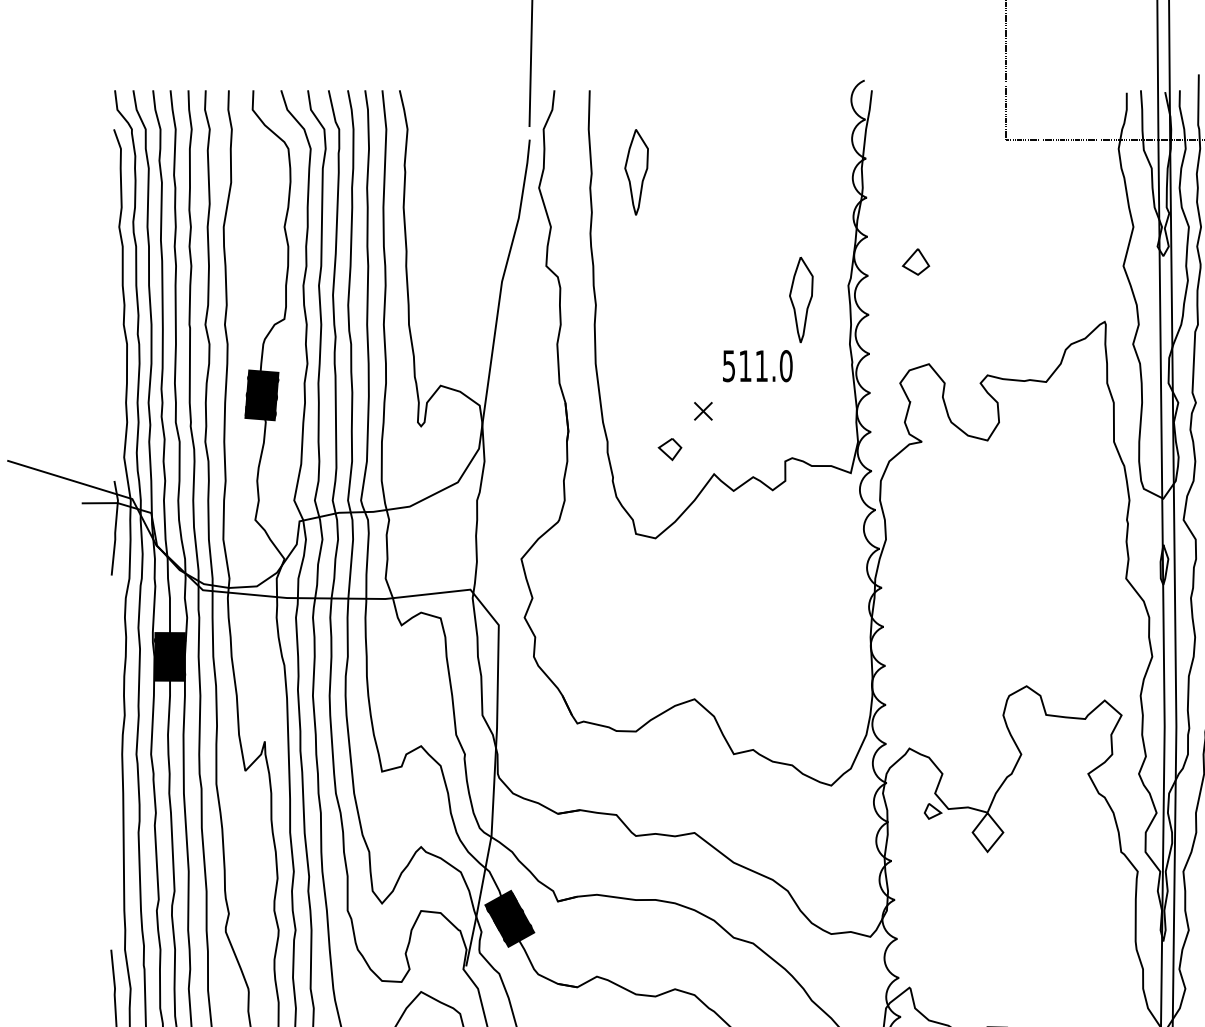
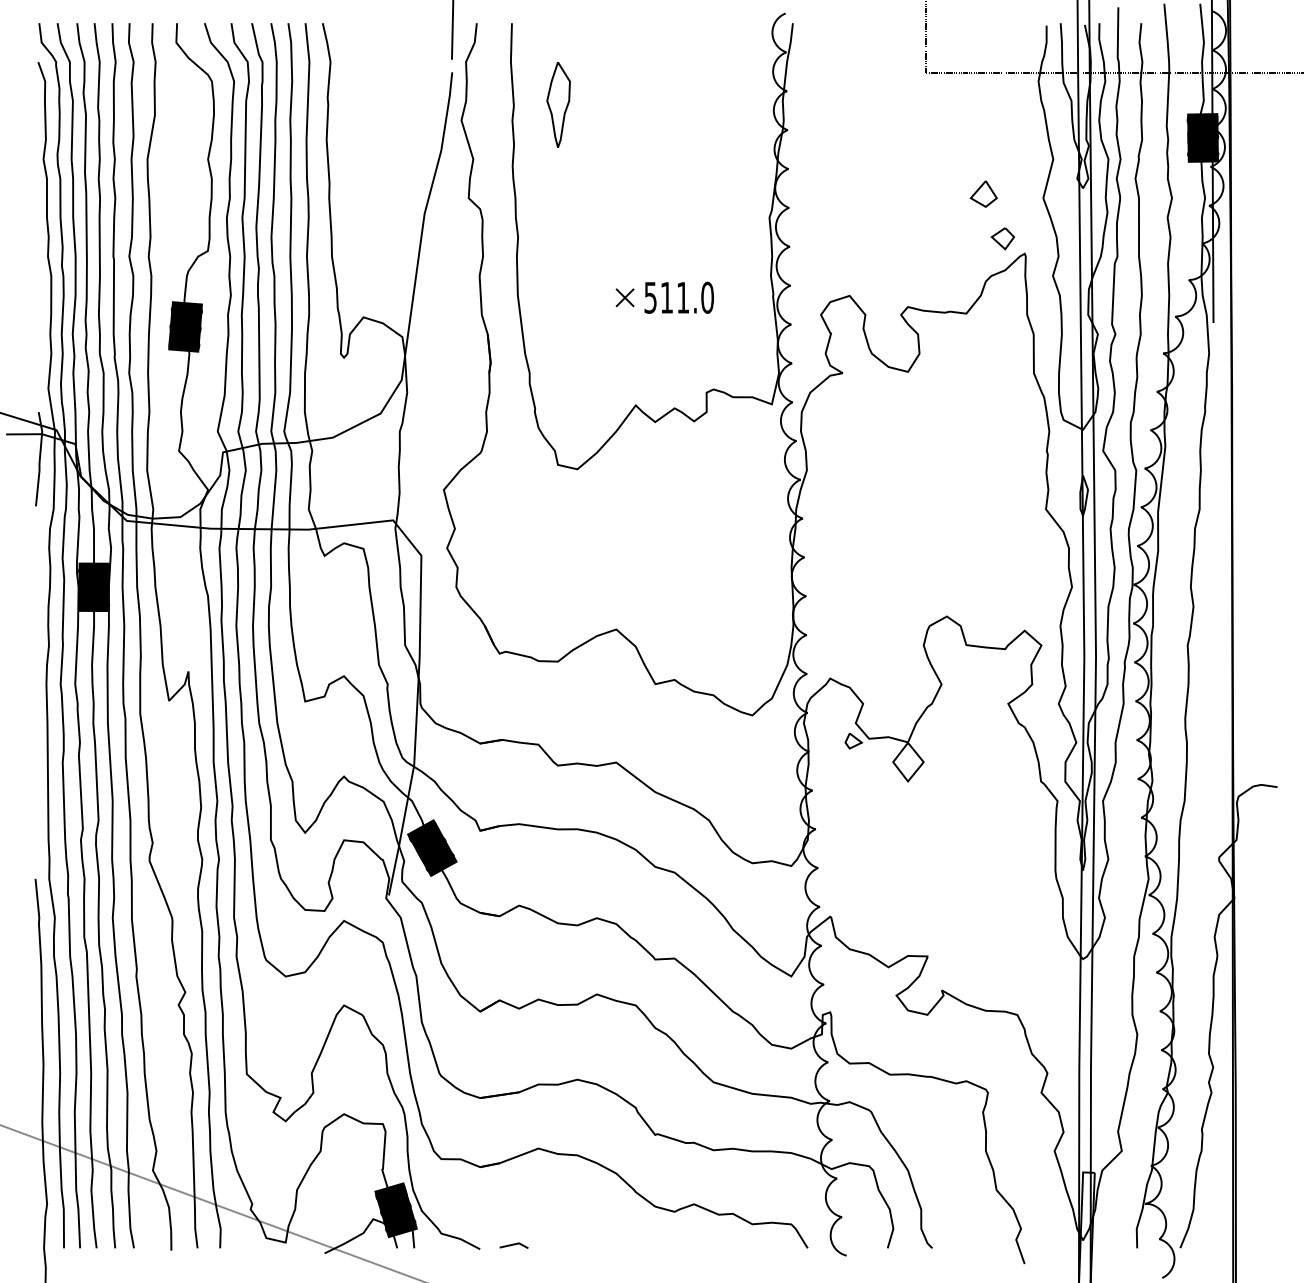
part: (915, 261) -> (983, 193), moved
part: (801, 299) -> (722, 231), removed
part: (702, 411) -> (624, 297), moved
part: (669, 449) -> (1002, 238), moved

